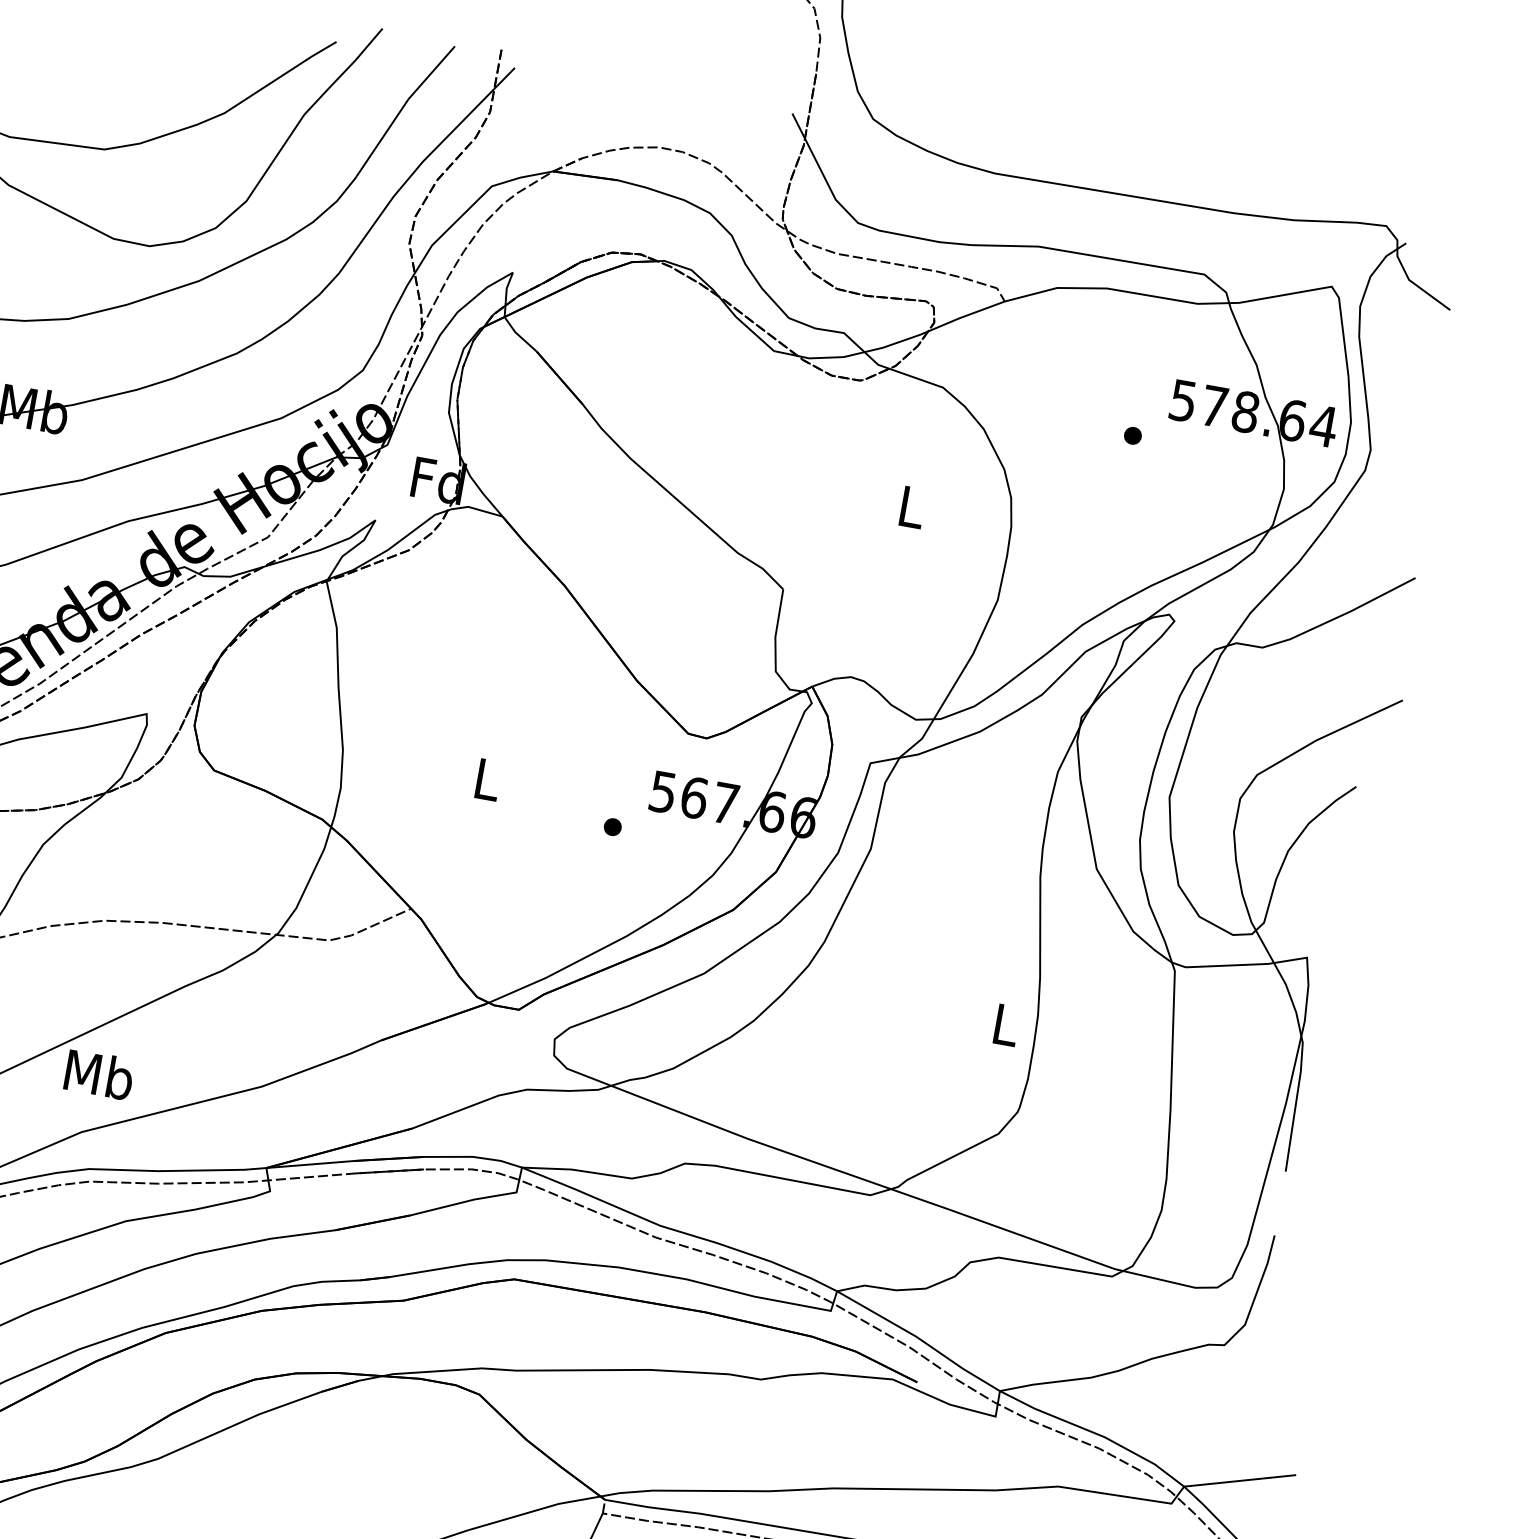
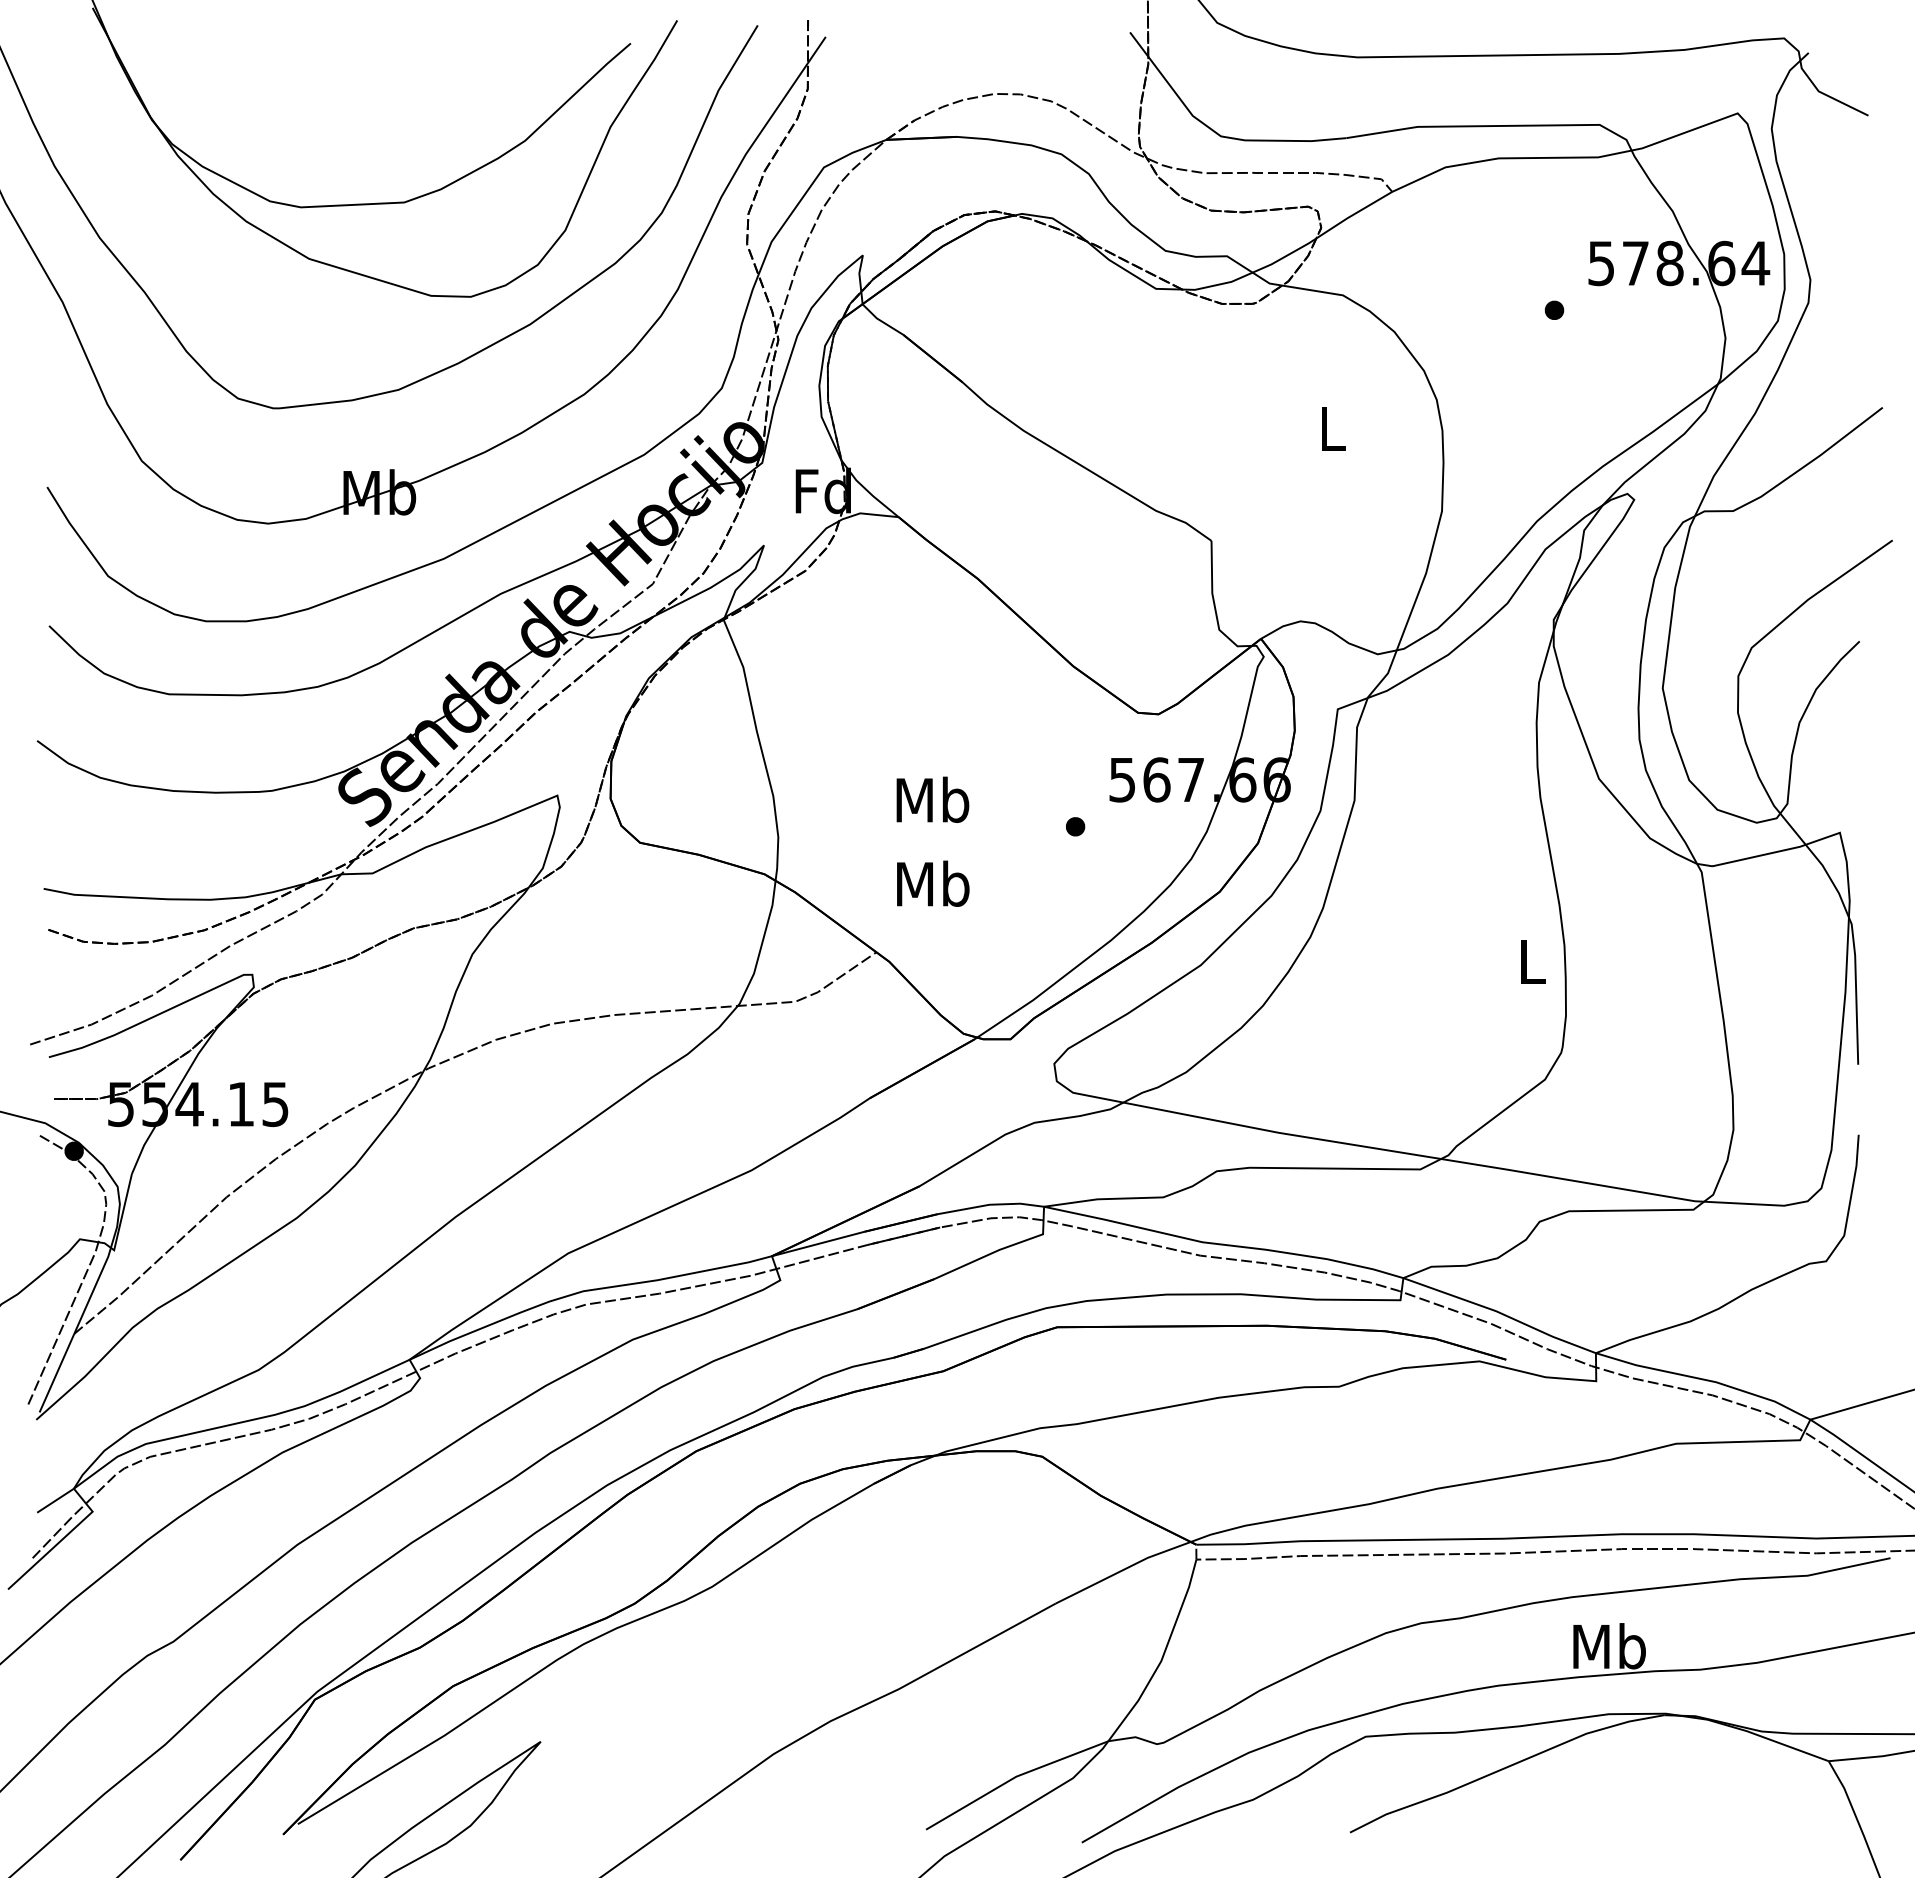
text: (487, 778) -> (932, 799), L -> Mb
text: (99, 1074) -> (933, 883), moved

